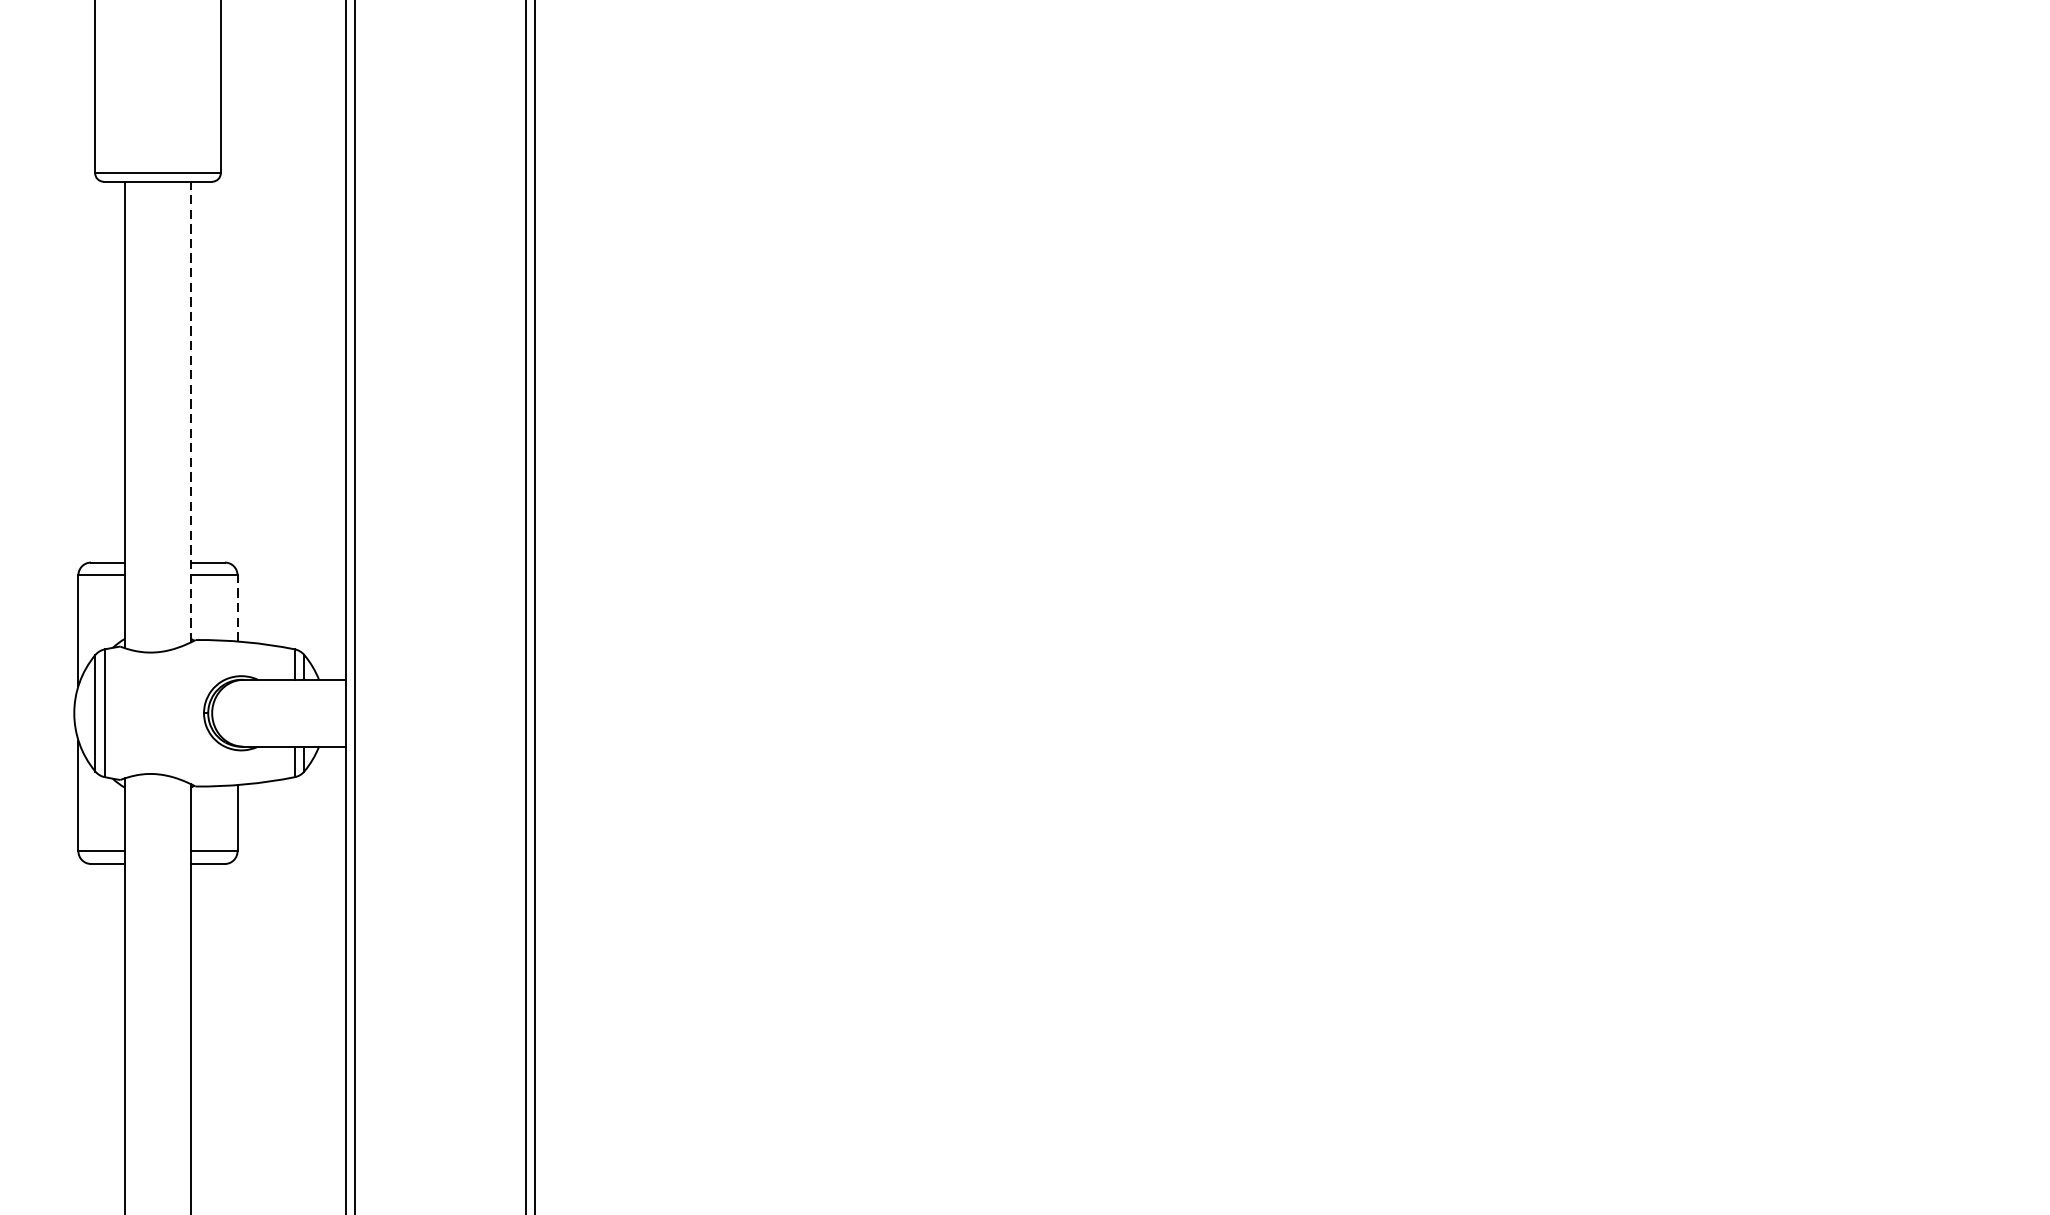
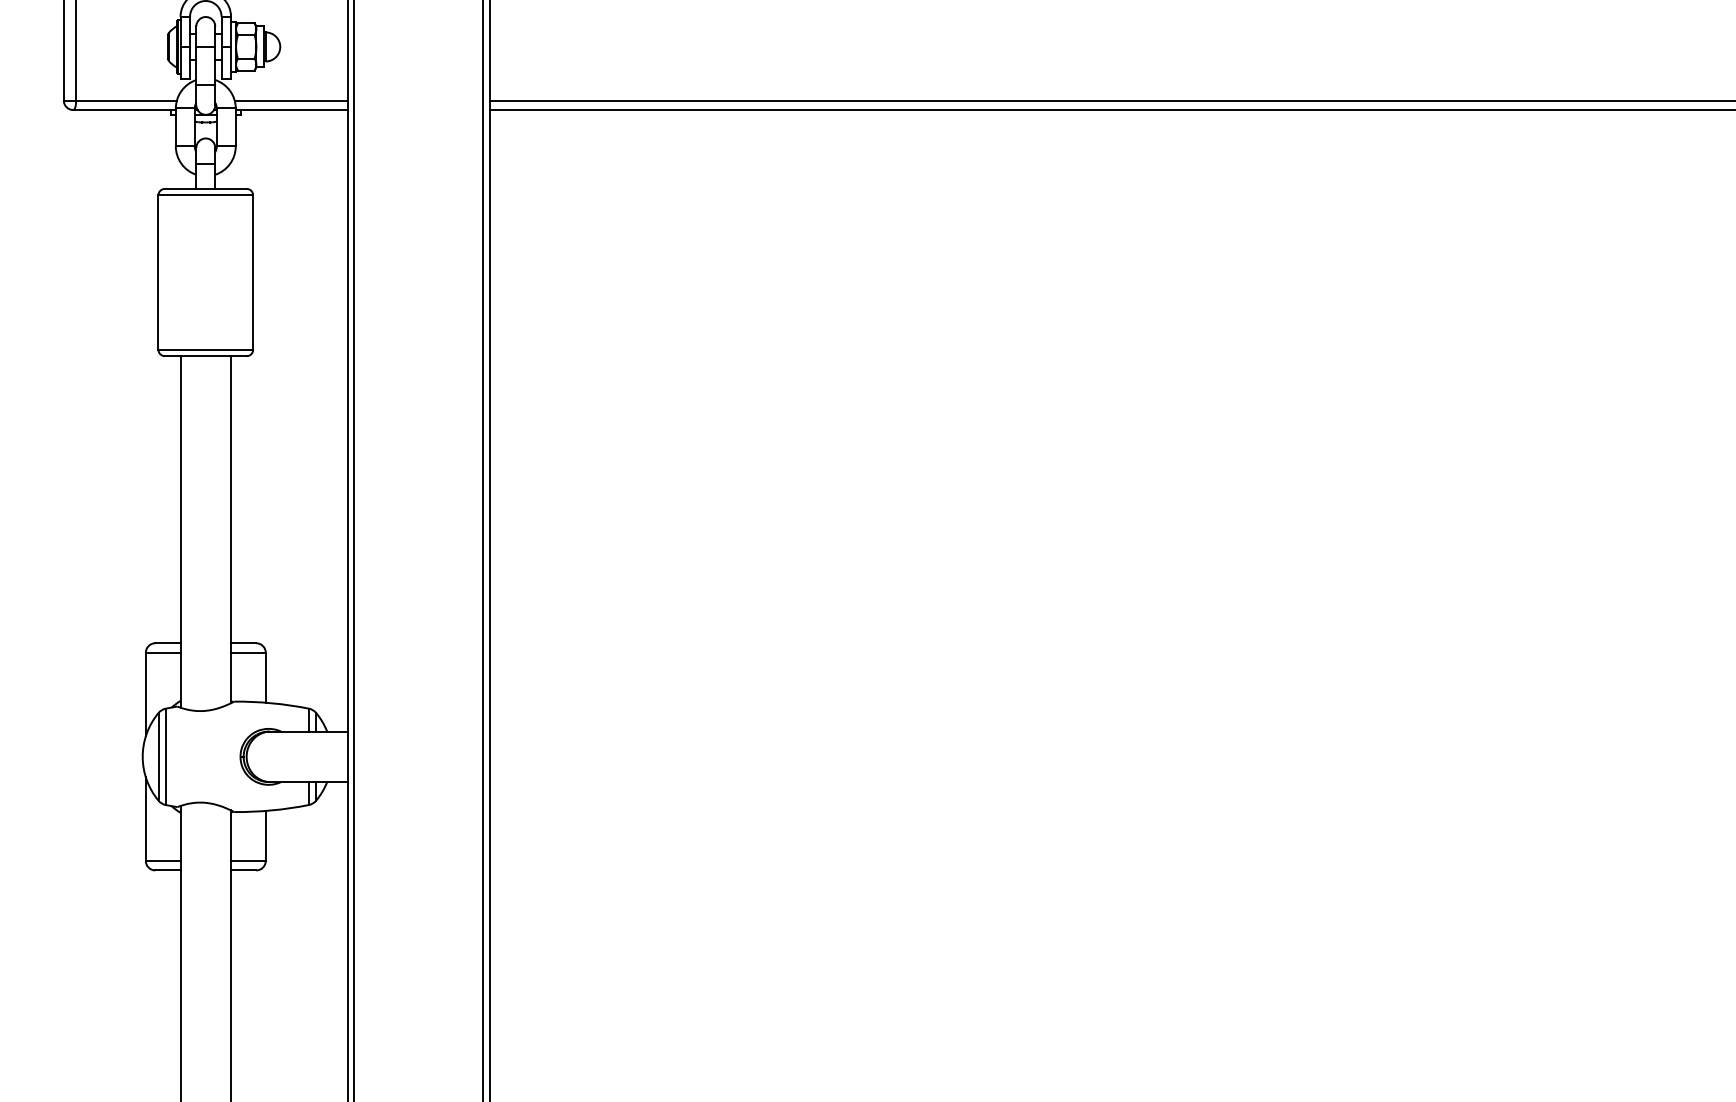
line: (192, 411) -> (231, 529), dashed -> solid
line: (237, 608) -> (265, 677), dashed -> solid

